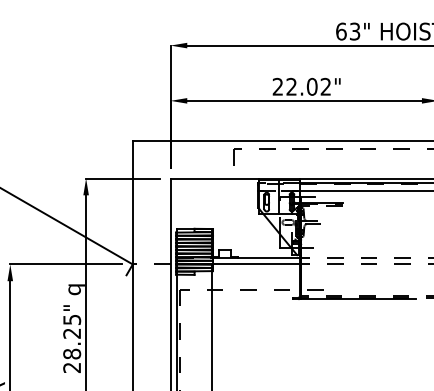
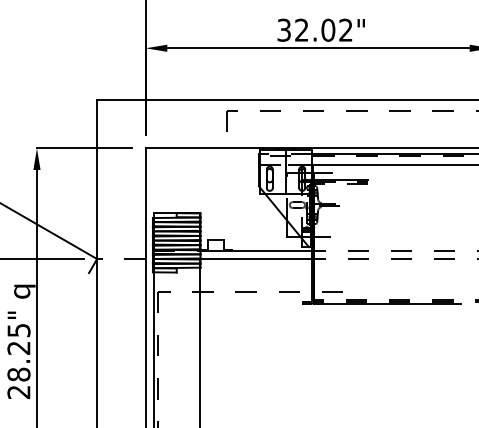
text: (277, 86) -> (283, 29), 22.02" -> 32.02"

